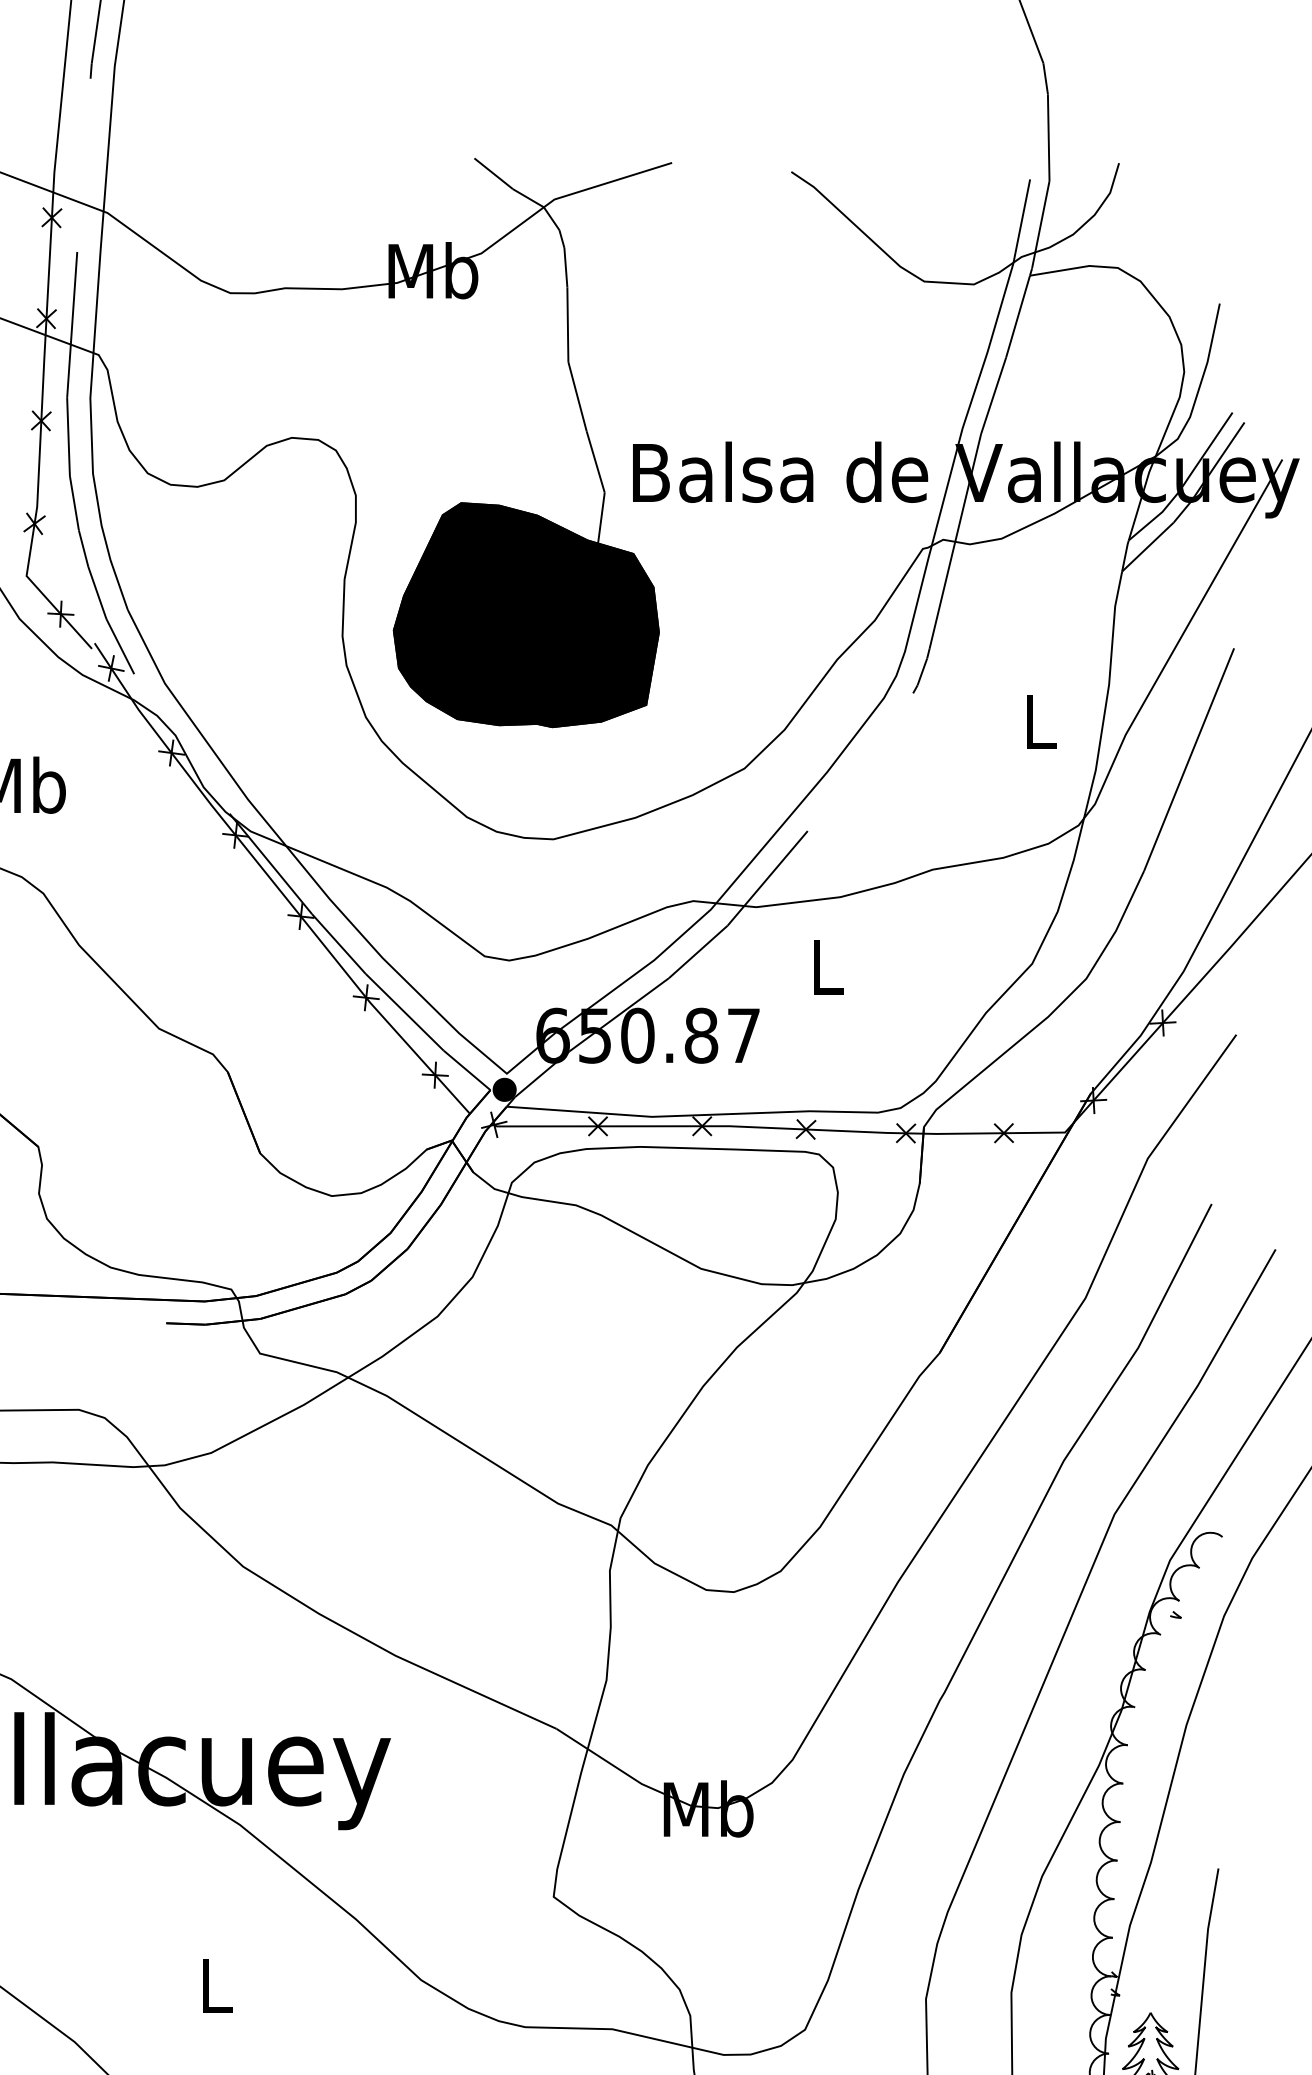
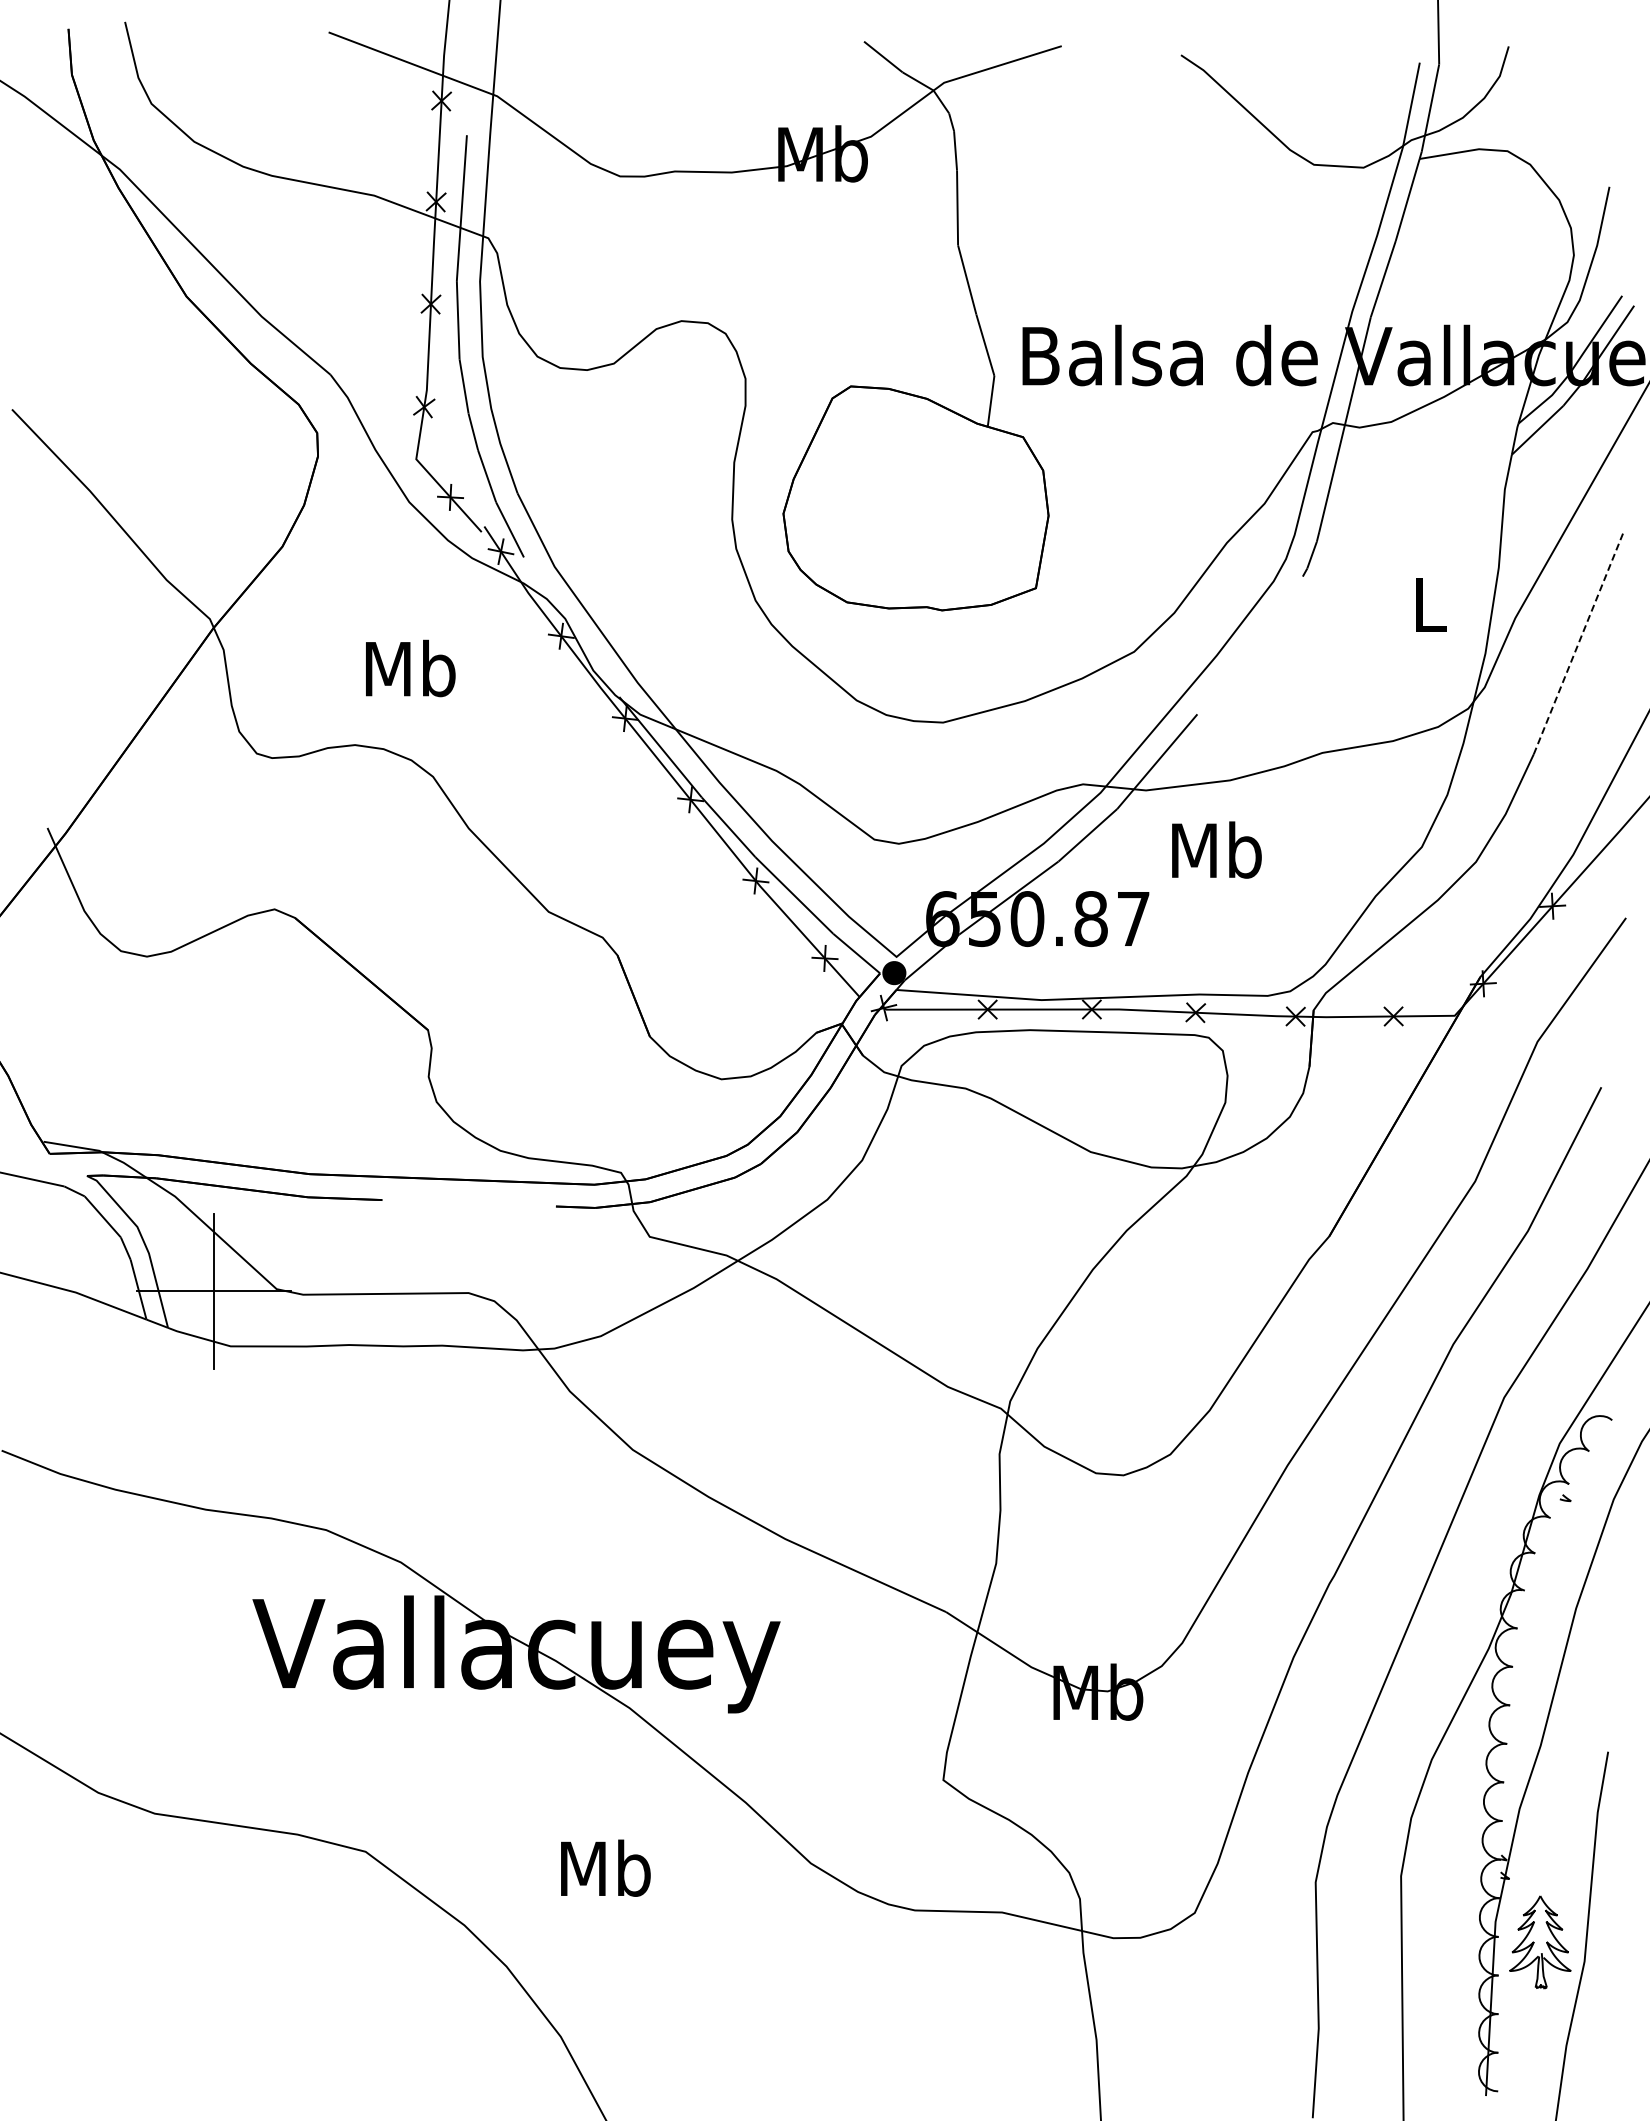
fill: (525, 615) -> (915, 498), removed
line: (1189, 759) -> (1579, 642), solid -> dashed
text: (826, 966) -> (1216, 849), L -> Mb
text: (215, 1984) -> (605, 1867), L -> Mb

